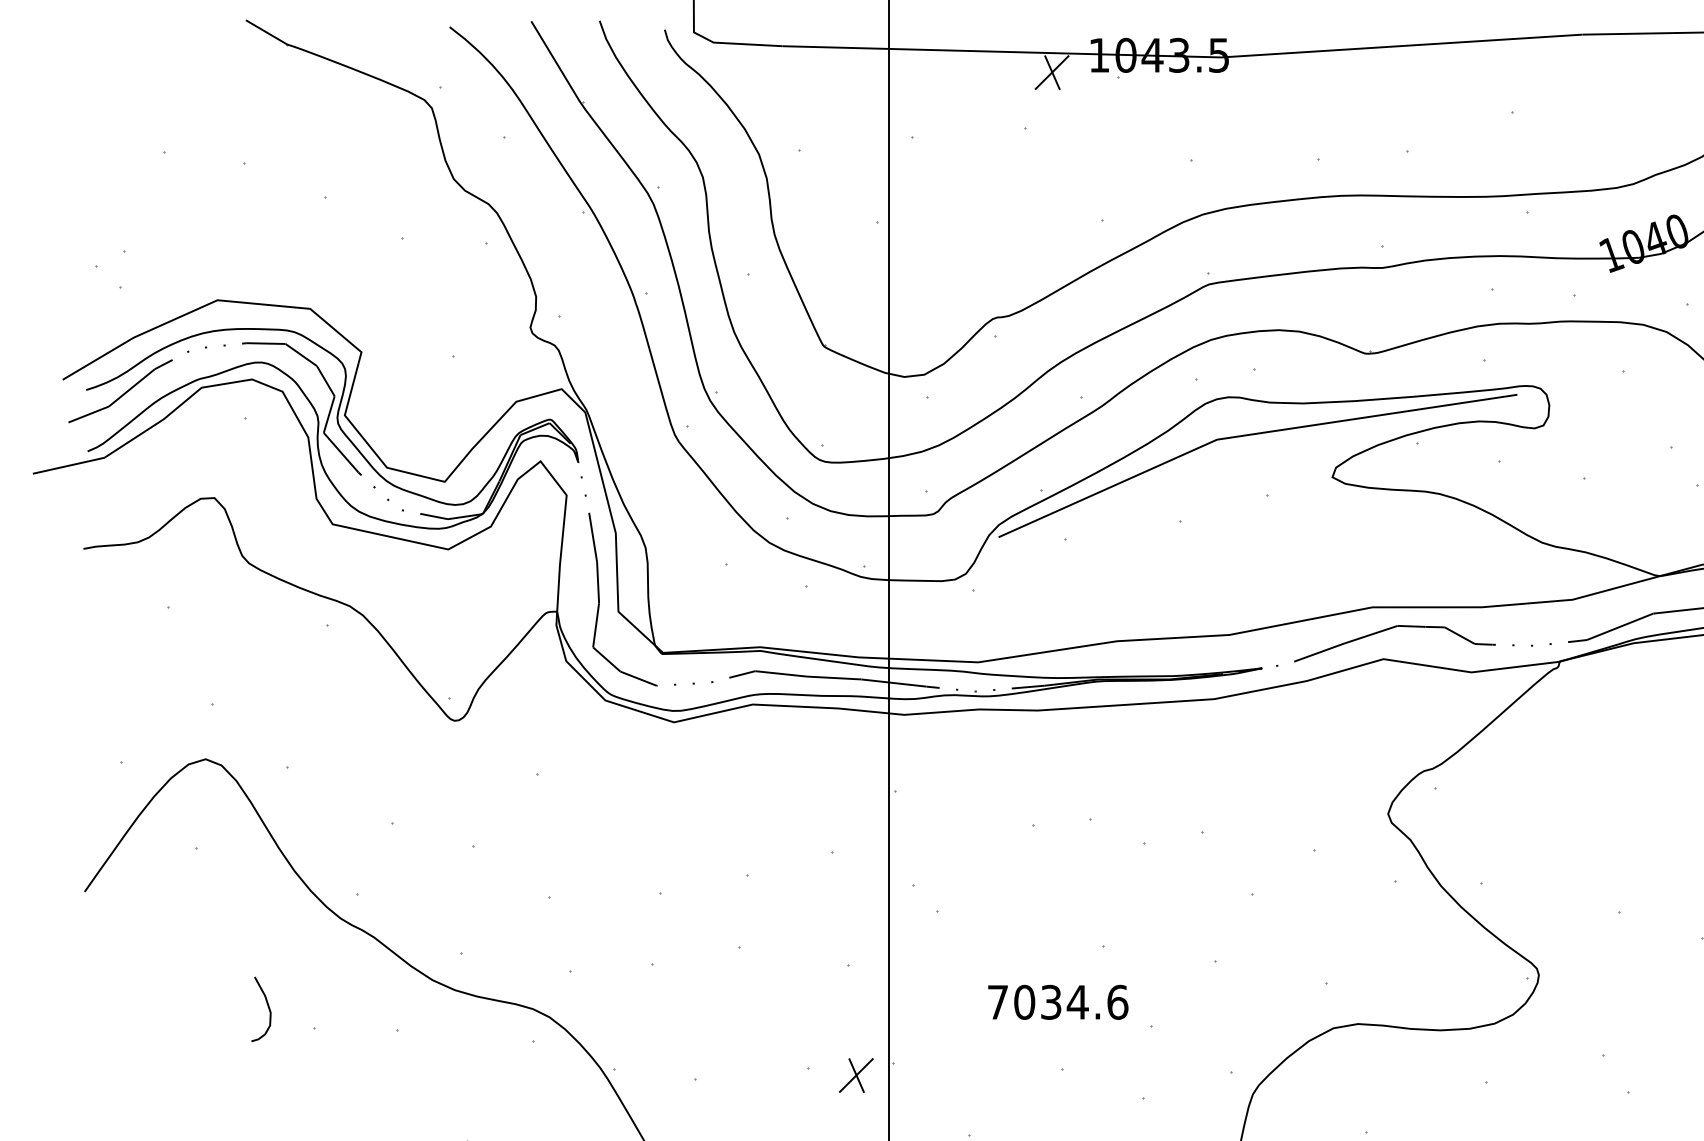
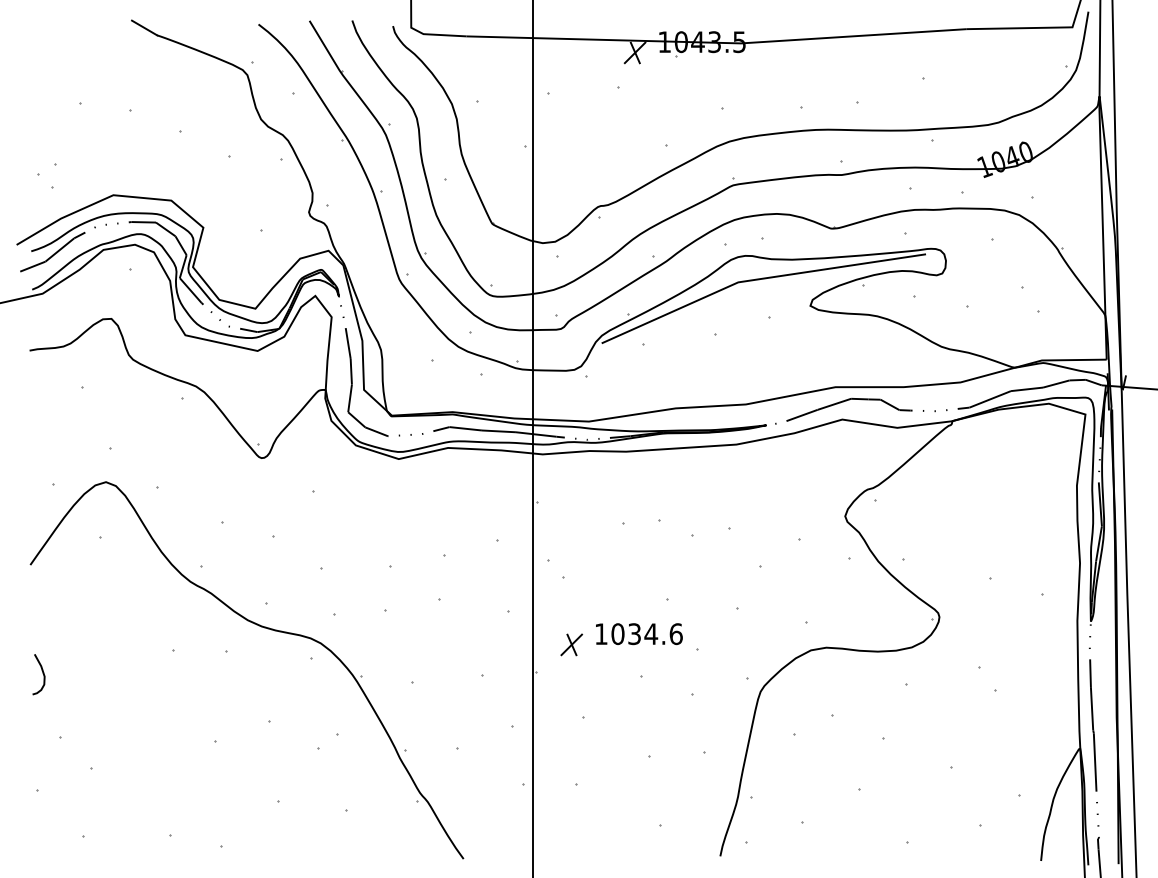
text: (998, 1001) -> (601, 633), 7034.6 -> 1034.6
curve: (267, 1007) -> (42, 673), moved
part: (855, 1074) -> (571, 644), moved

